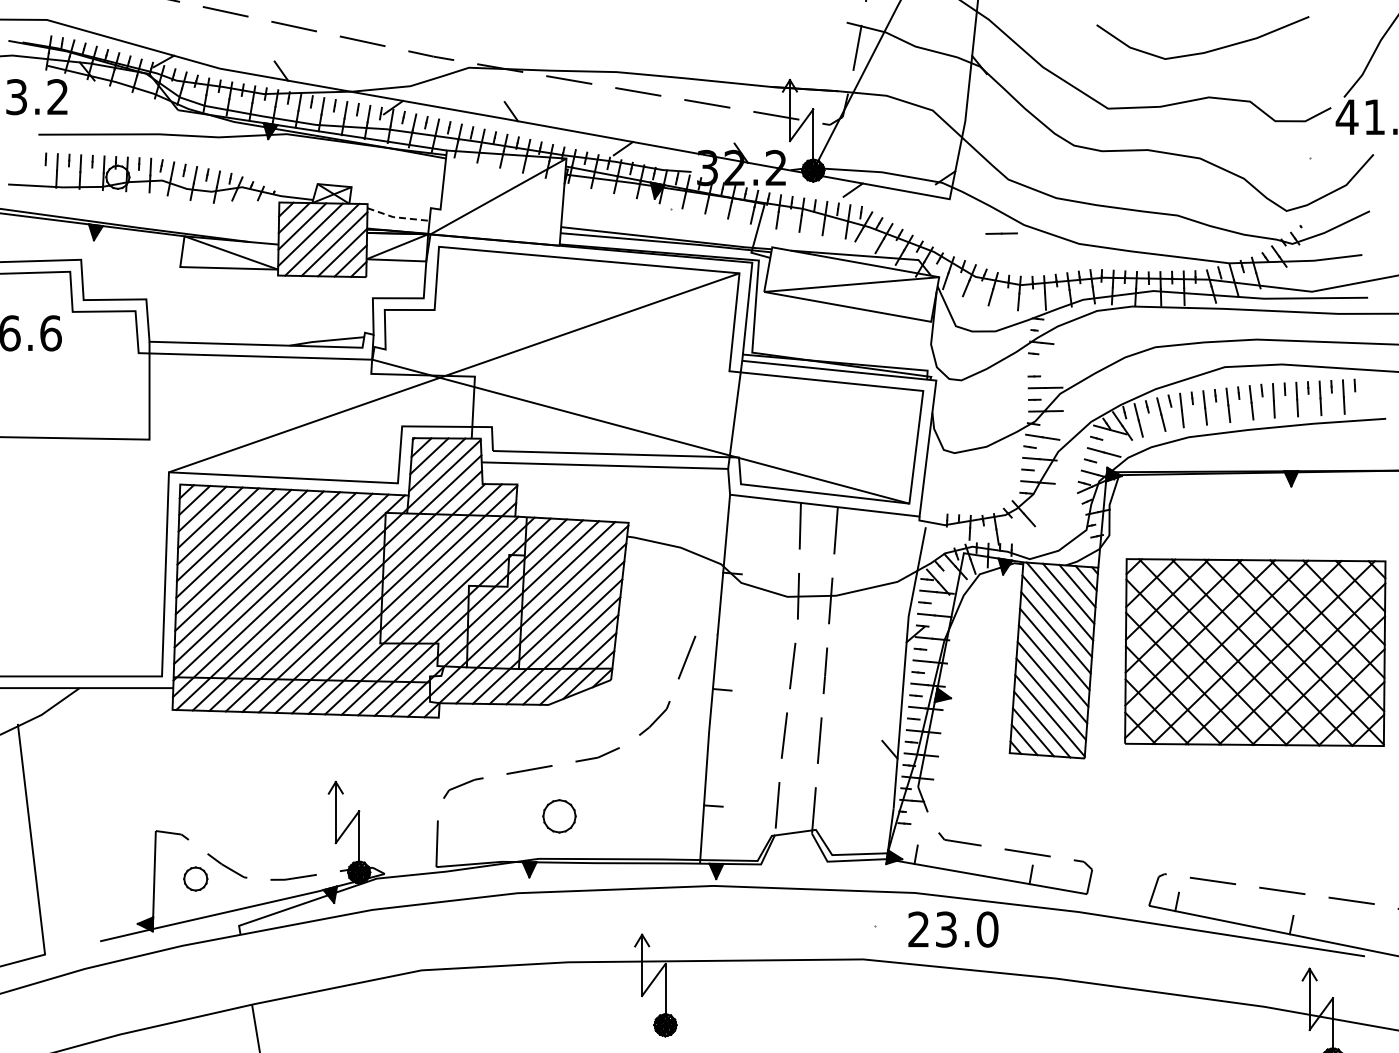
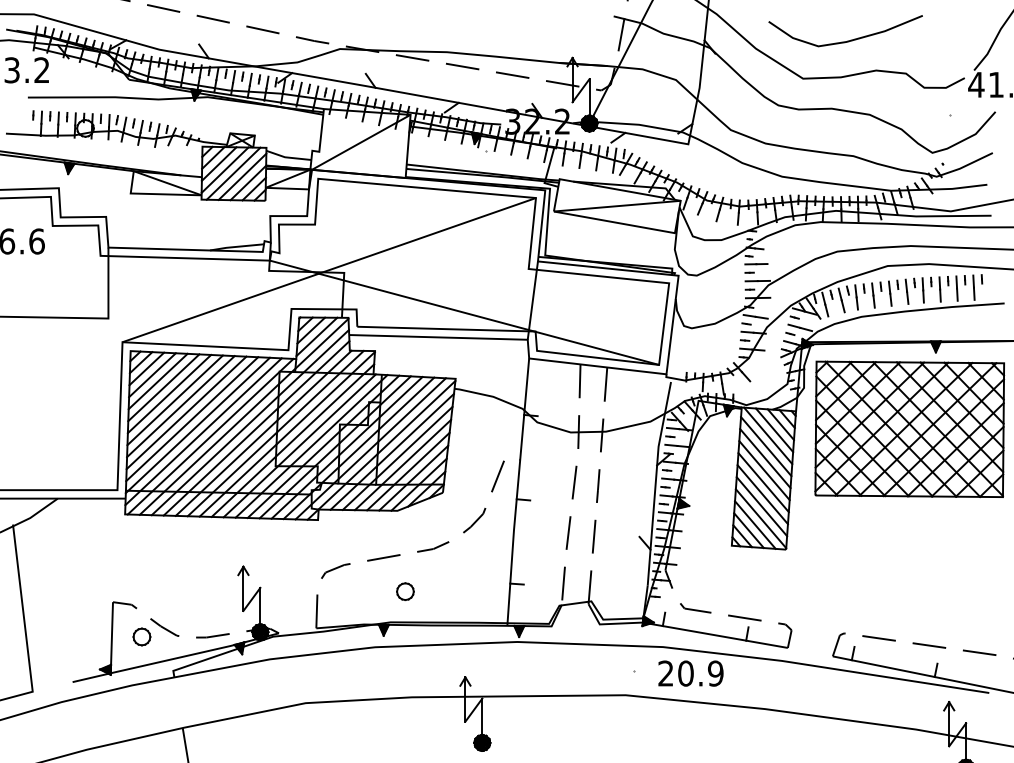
curve: (1204, 51) -> (846, 40), moved
line: (397, 217) -> (288, 157), dashed -> solid
line: (1001, 233) -> (756, 264), moved
part: (1255, 652) -> (909, 429), moved
part: (558, 816) -> (404, 591), size x0.71
text: (966, 929) -> (700, 673), 23.0 -> 20.9

